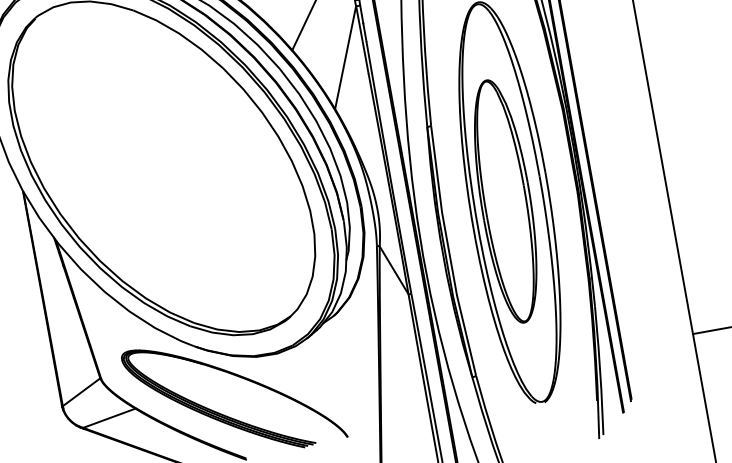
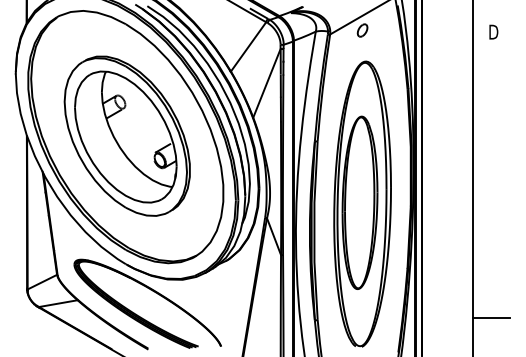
part: (162, 165) -> (126, 135), added

